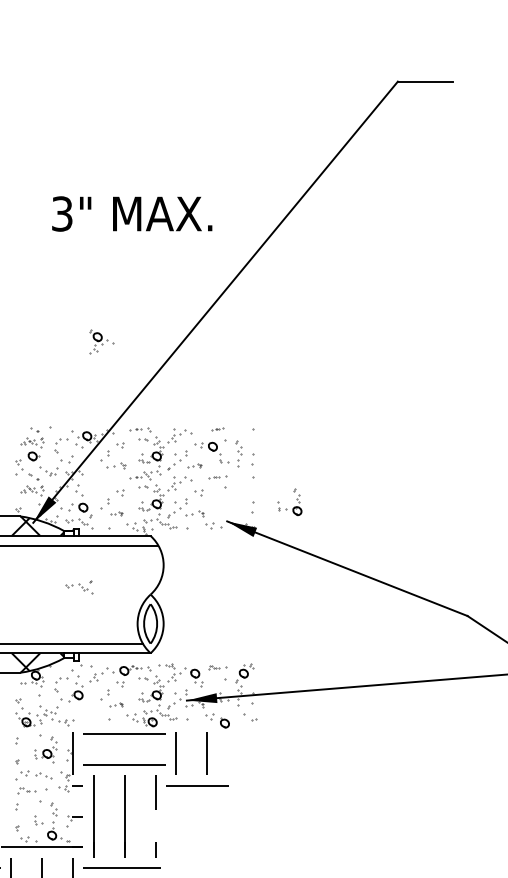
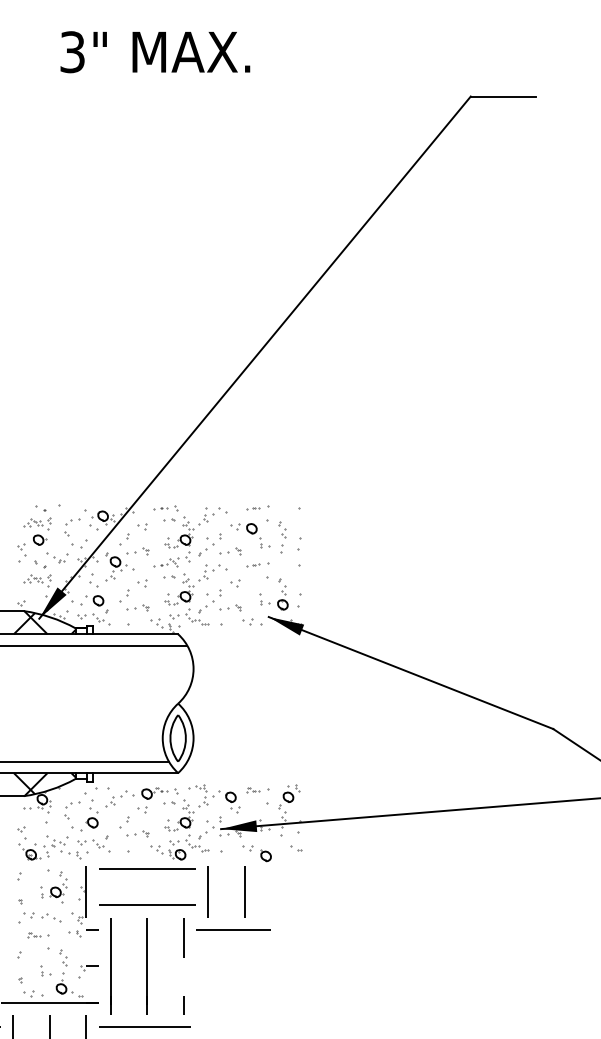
text: (132, 214) -> (155, 52), moved
part: (101, 340) -> (119, 566), moved
part: (217, 428) -> (257, 507), size x1.67
part: (194, 466) -> (230, 551), size x1.43
part: (294, 506) -> (279, 599), moved
part: (116, 513) -> (137, 607), size x1.67
part: (79, 586) -> (93, 843), moved
part: (116, 704) -> (137, 833), size x1.43
part: (250, 716) -> (296, 848), size x0.62
part: (32, 790) -> (38, 935), size x0.62

